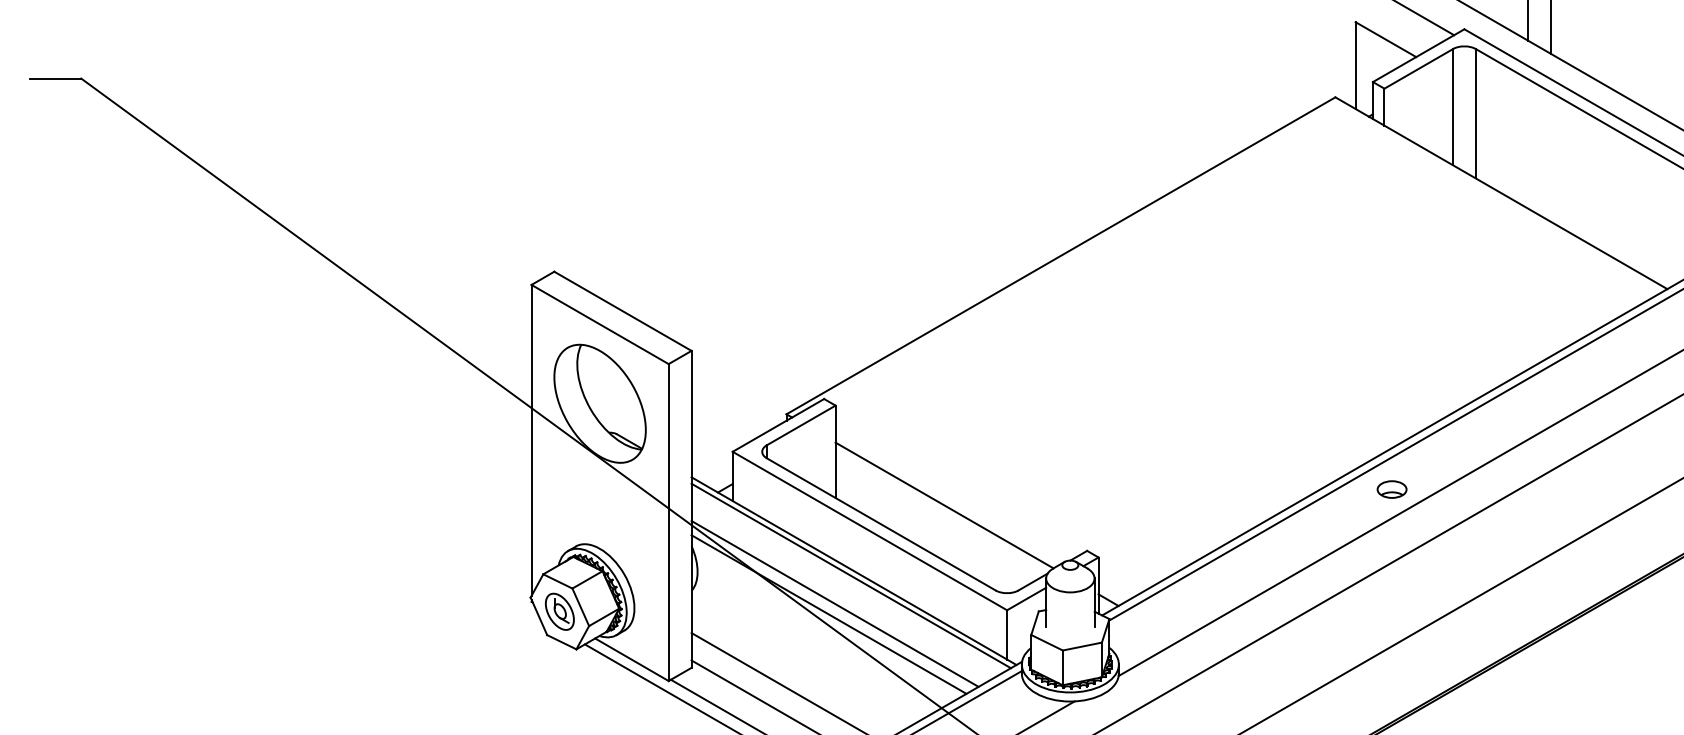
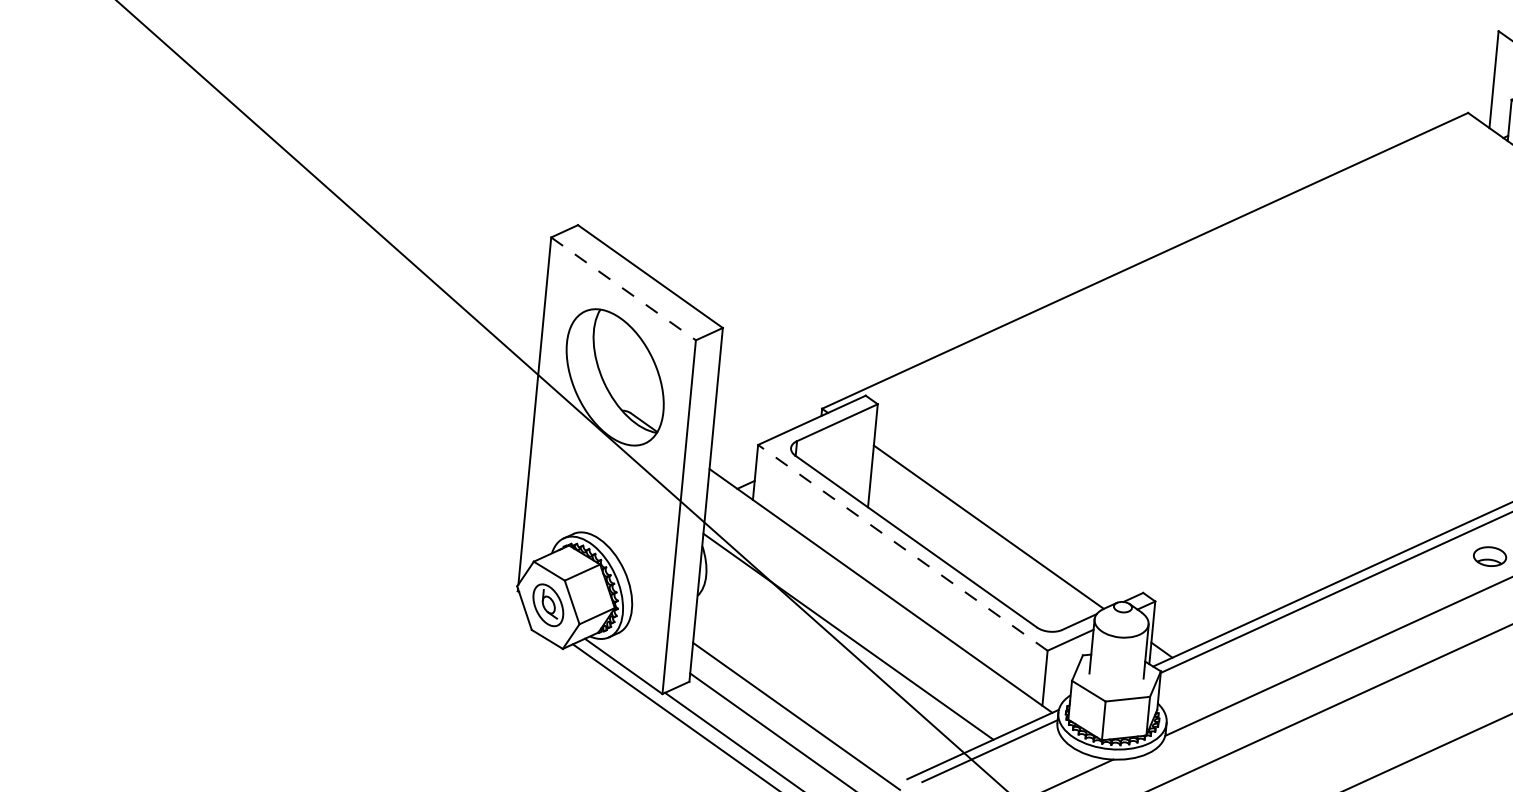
line: (600, 324) -> (624, 288), solid -> dashed
line: (869, 530) -> (902, 547), solid -> dashed
line: (850, 575) -> (876, 595), removed
line: (834, 603) -> (855, 624), removed

